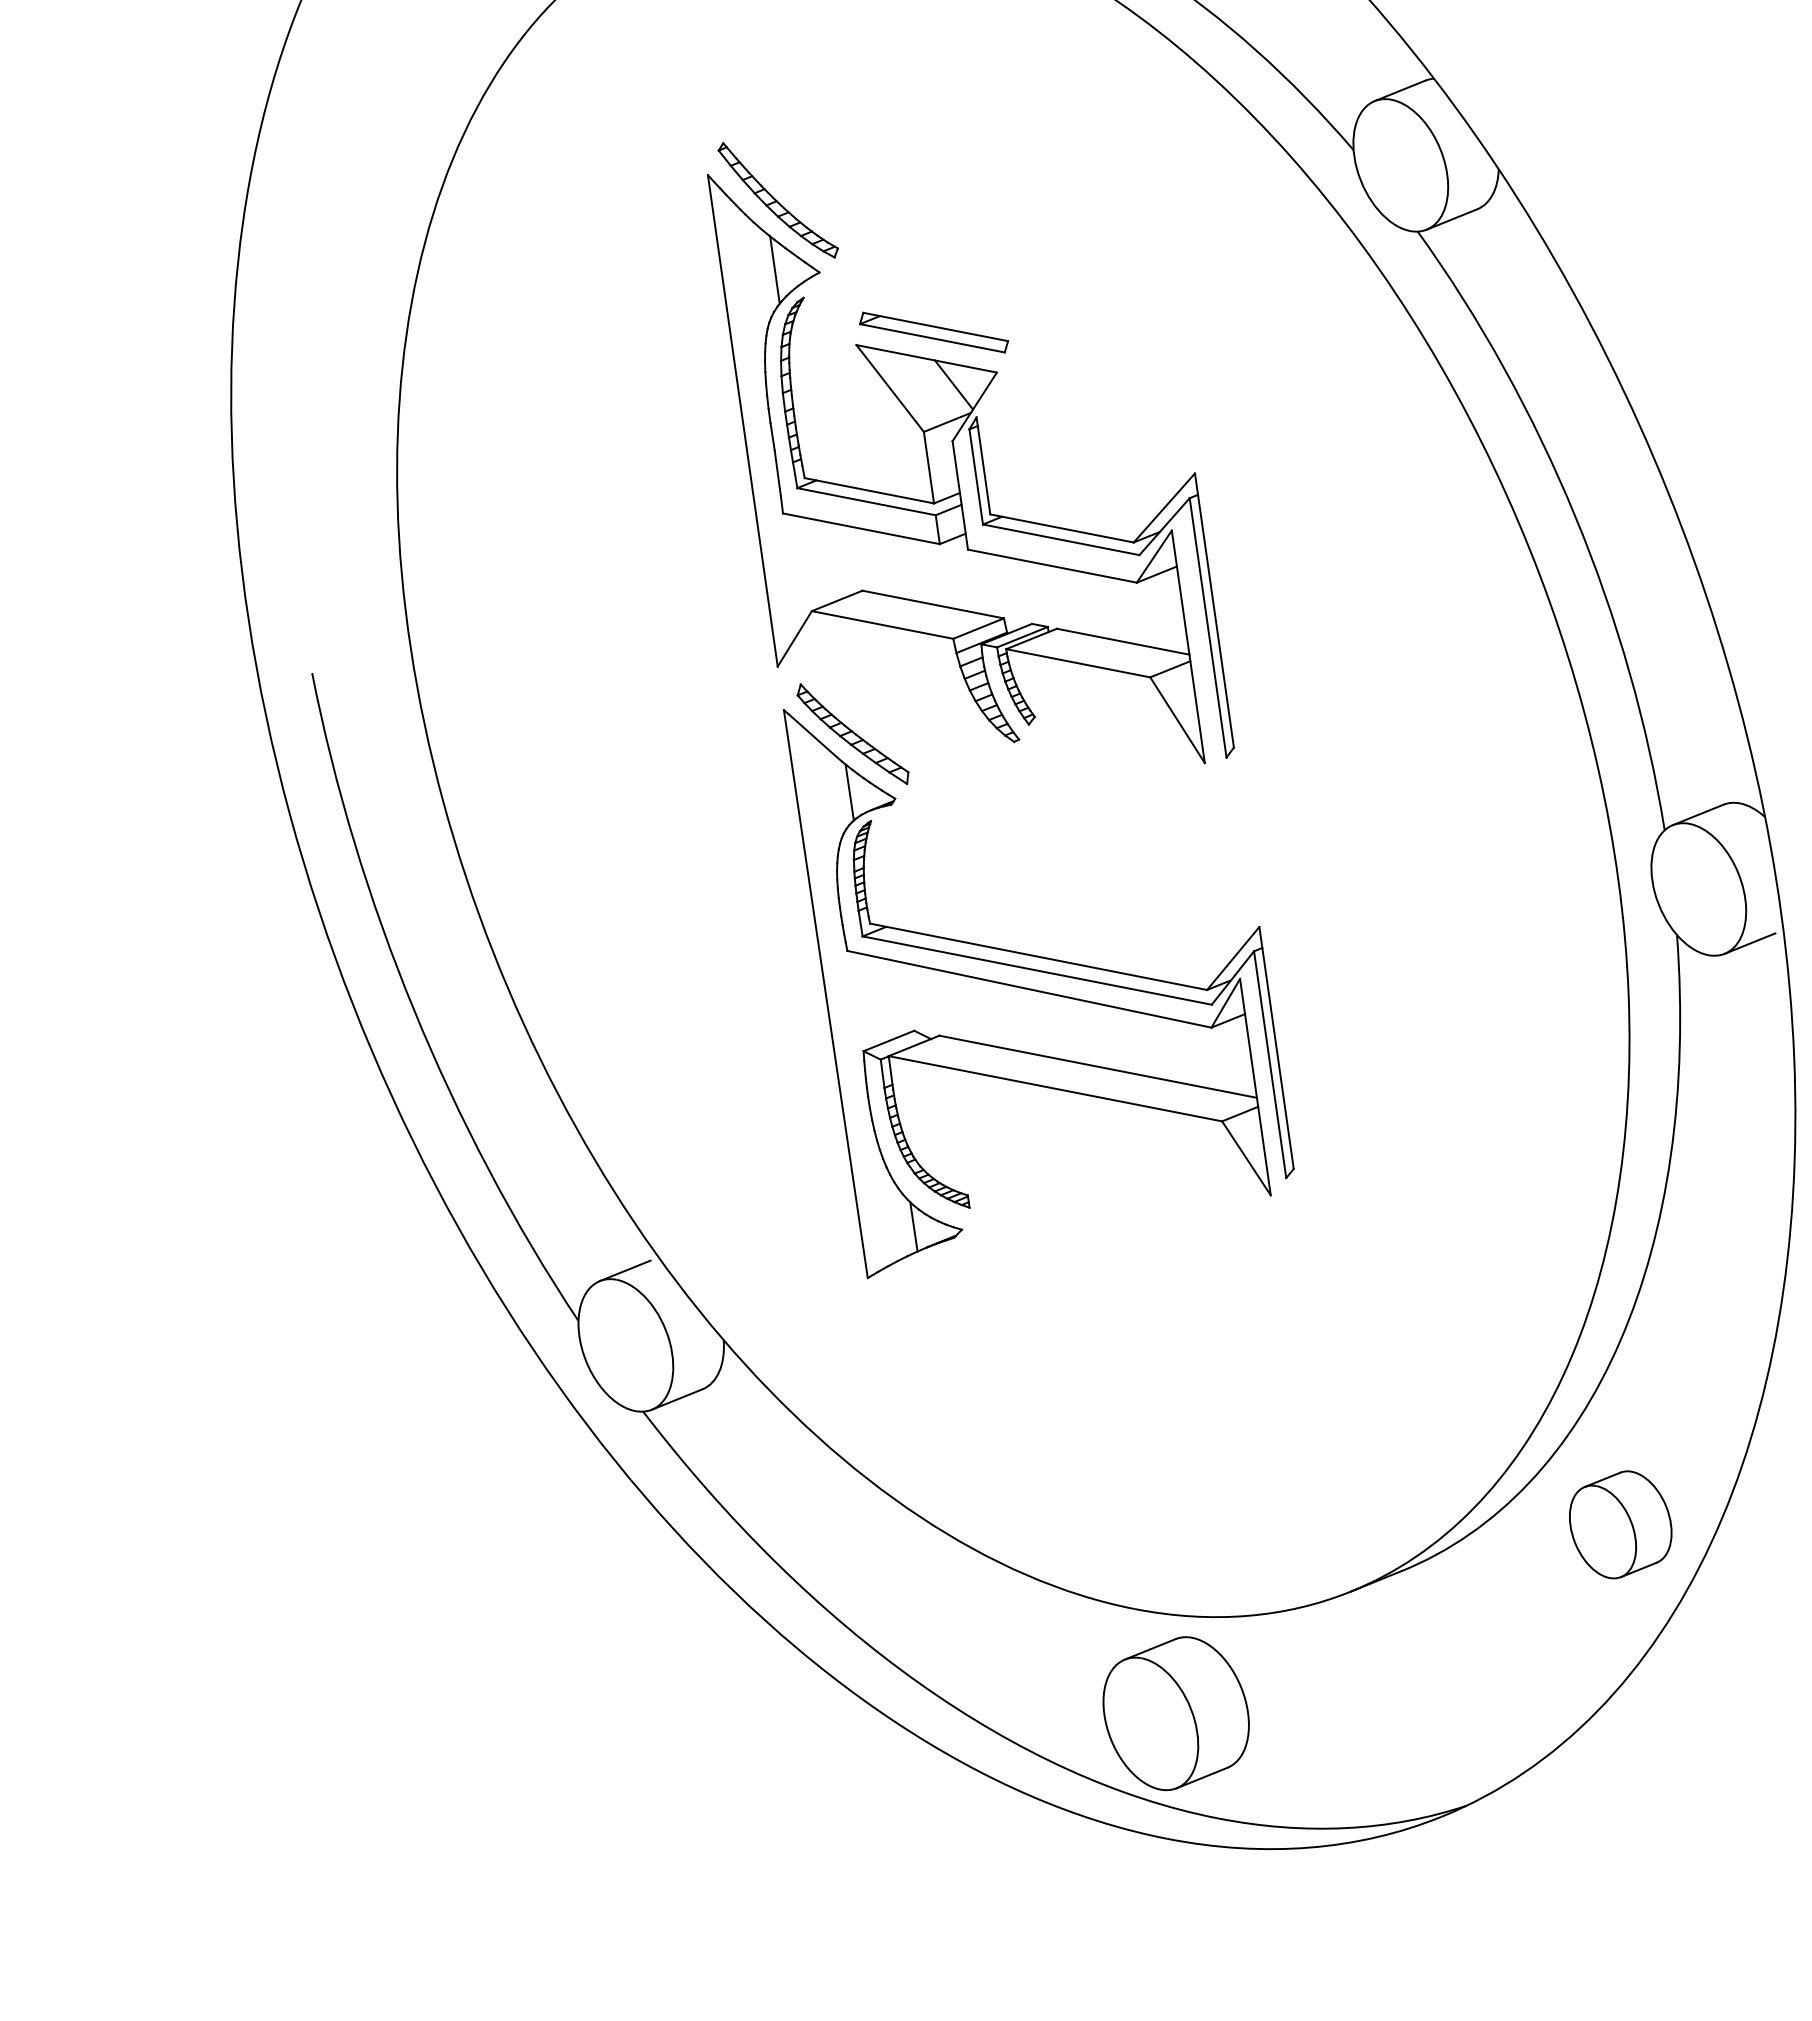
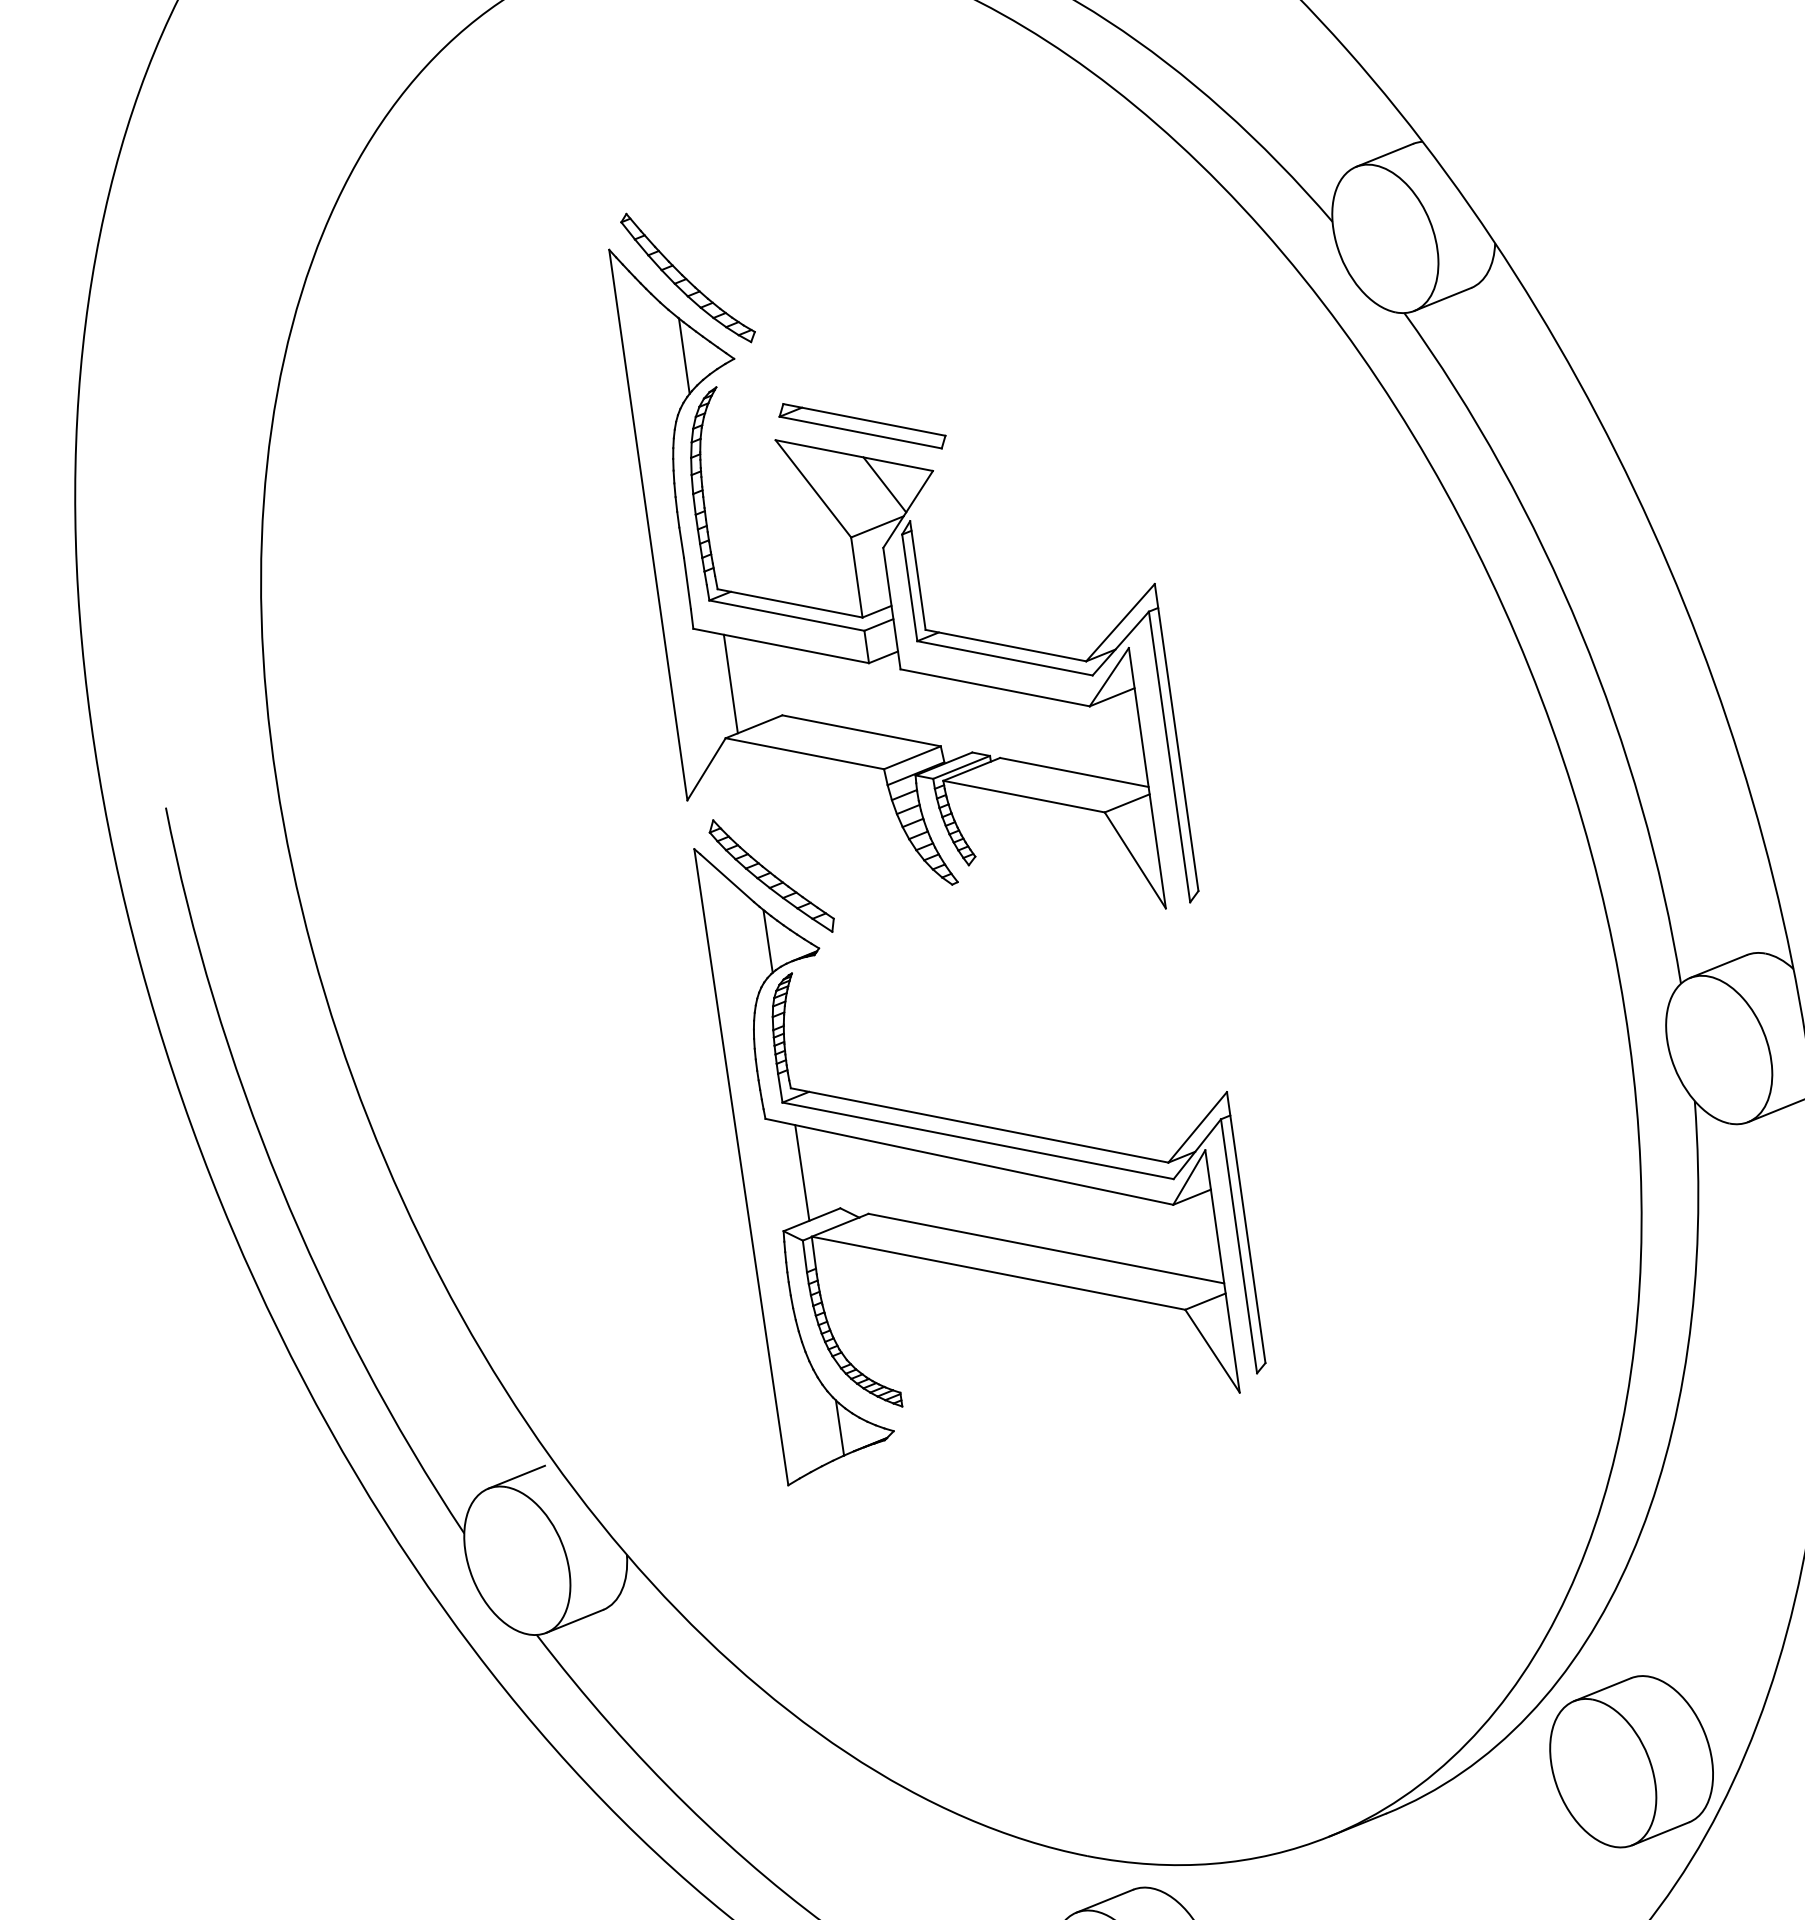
line: (816, 562) -> (730, 683), added
line: (879, 998) -> (801, 1172), added
part: (1620, 1524) -> (1631, 1761), size x1.43

